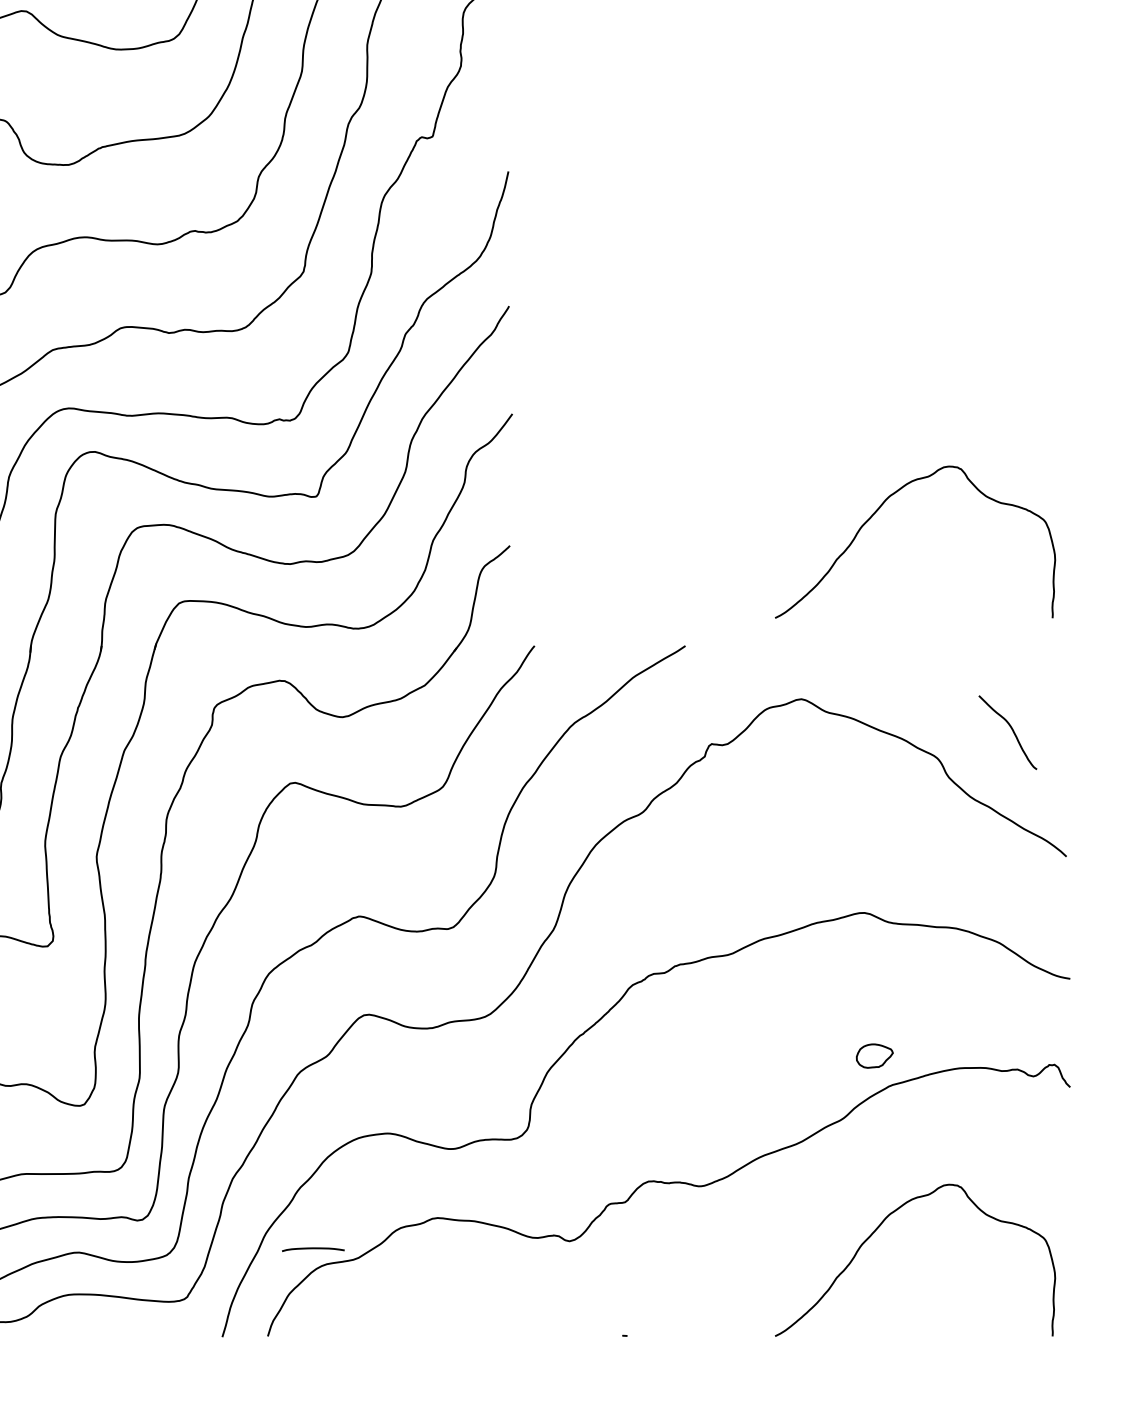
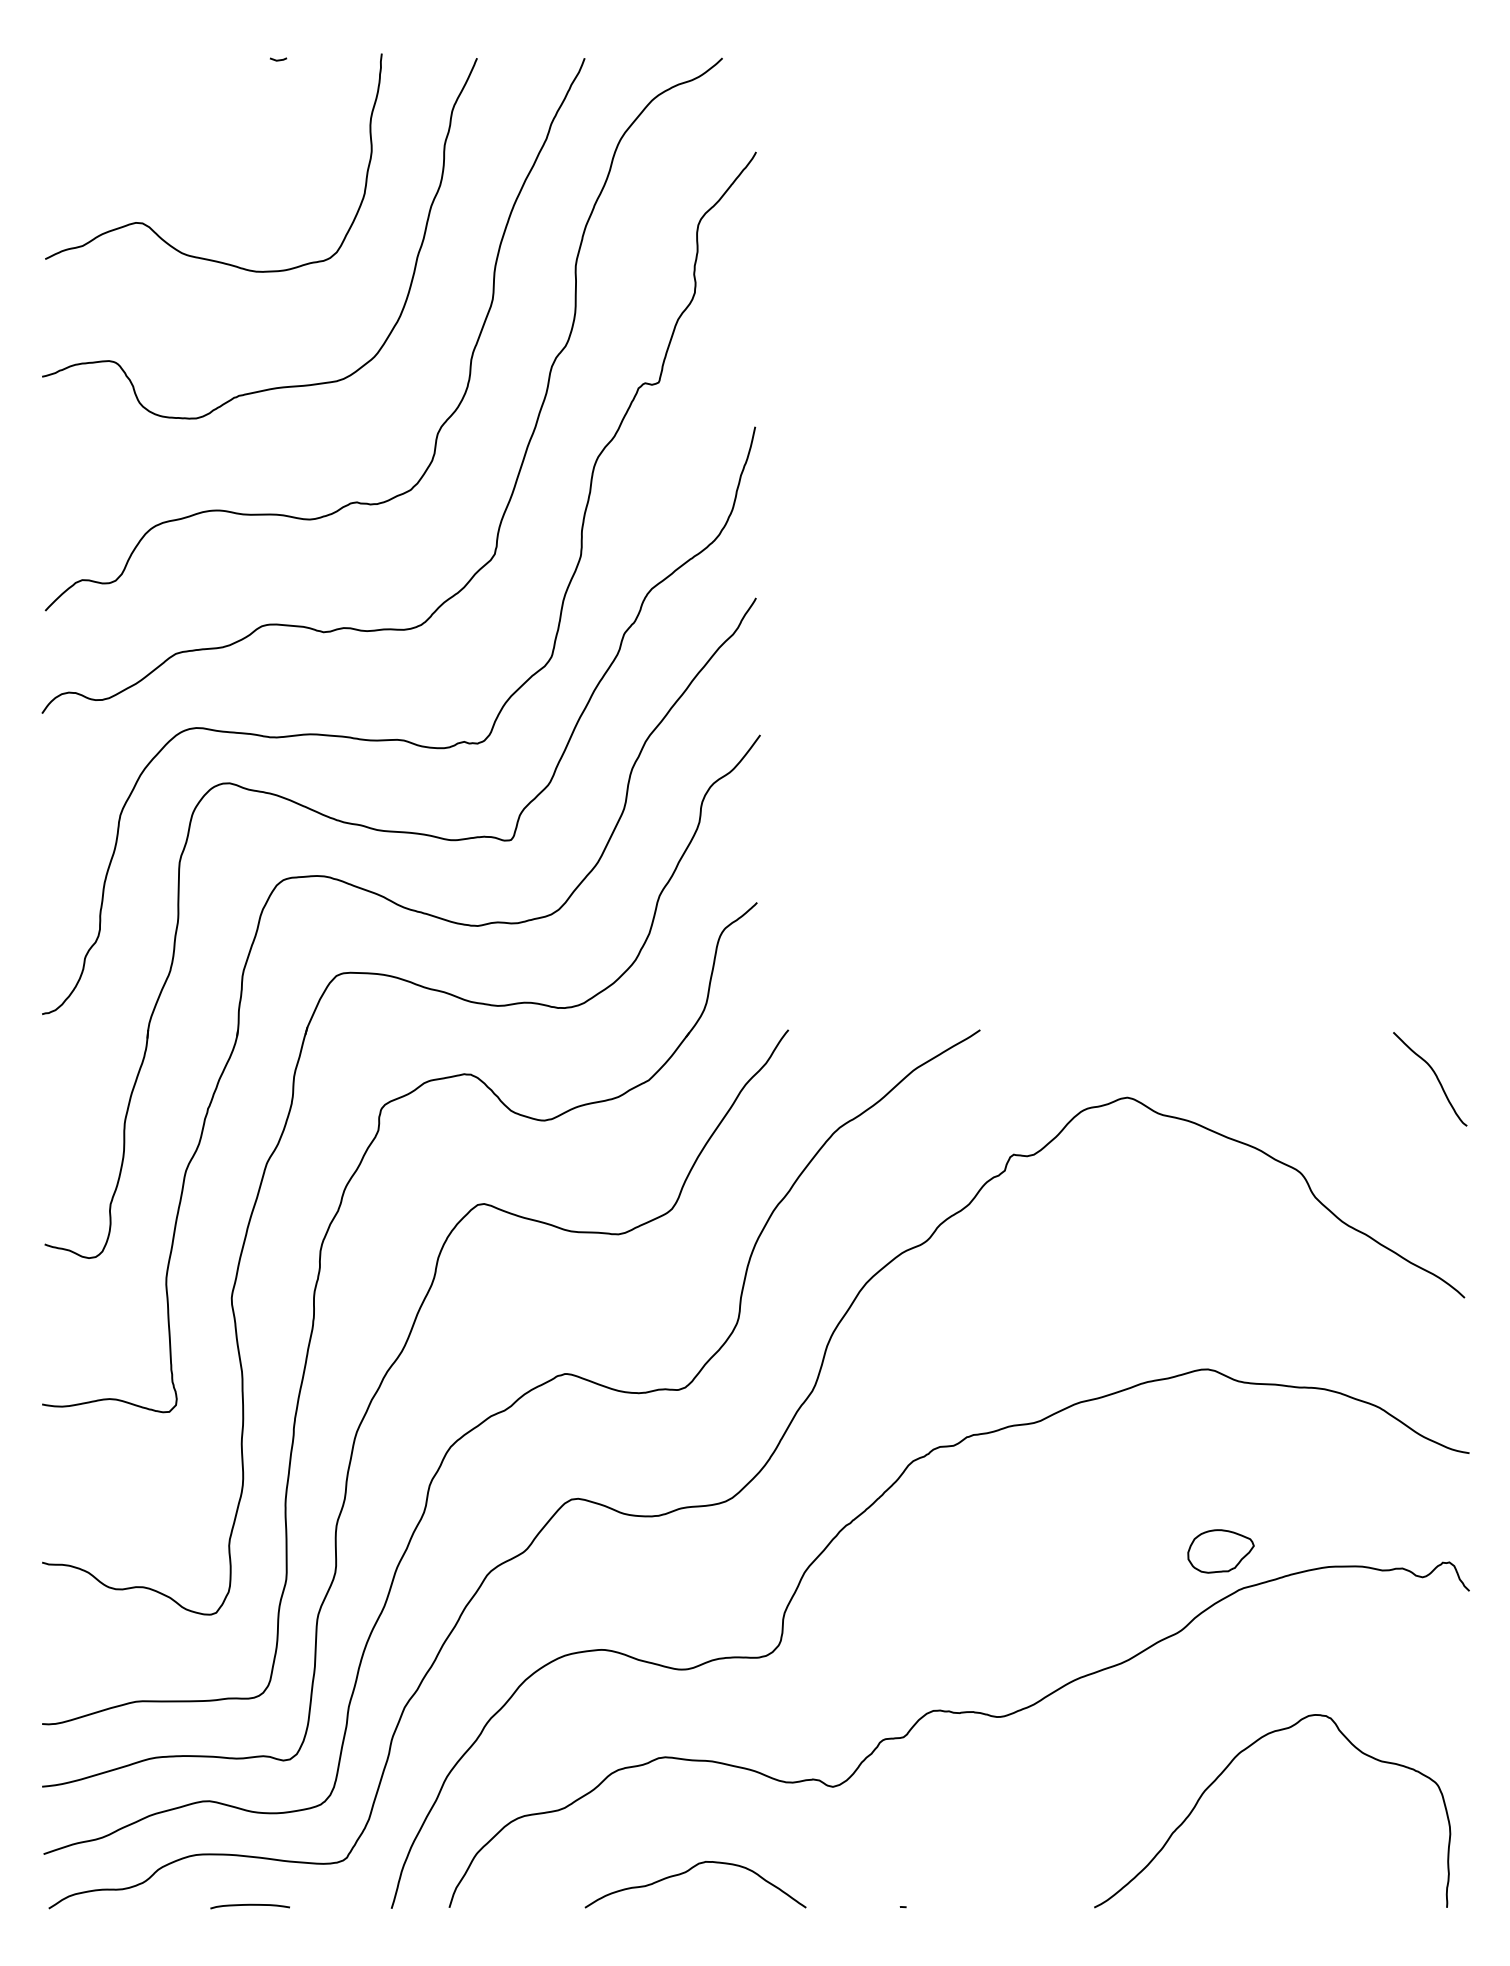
curve: (879, 508) -> (1227, 855), removed
curve: (1012, 730) -> (1435, 1076), moved
part: (874, 1056) -> (1220, 1551), size x1.43
curve: (312, 1248) -> (249, 1905), moved
curve: (455, 1308) -> (687, 1872), added

